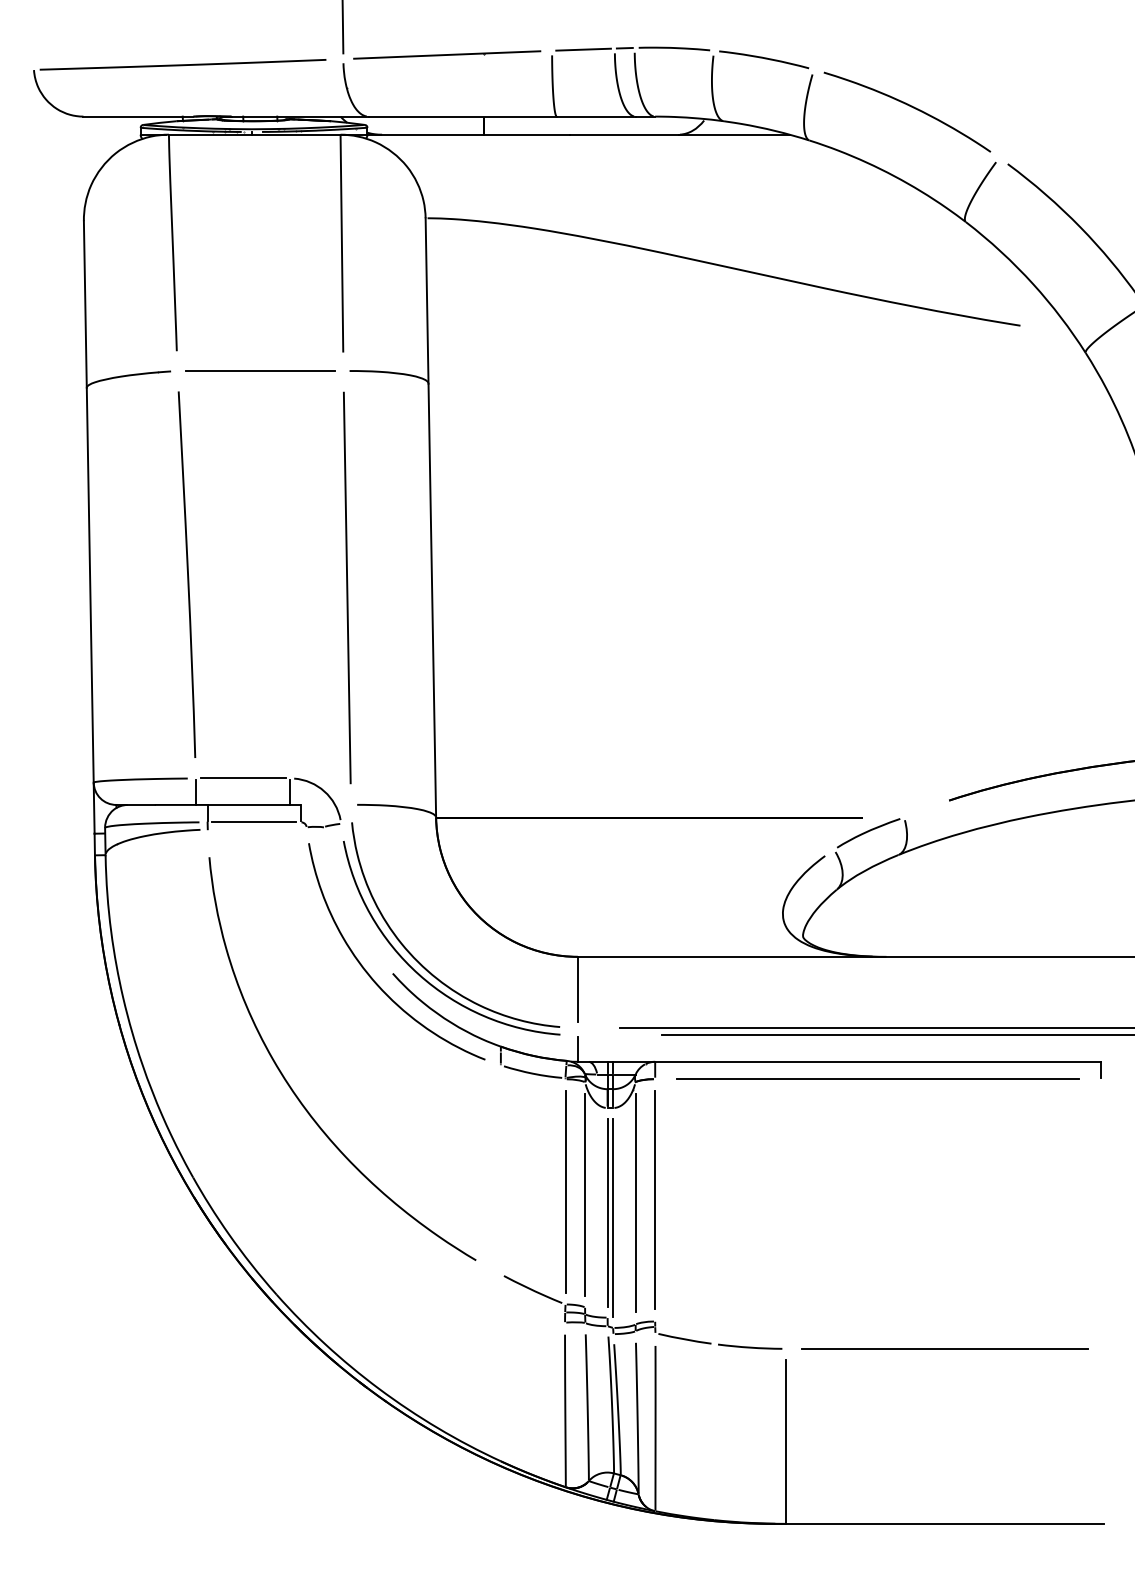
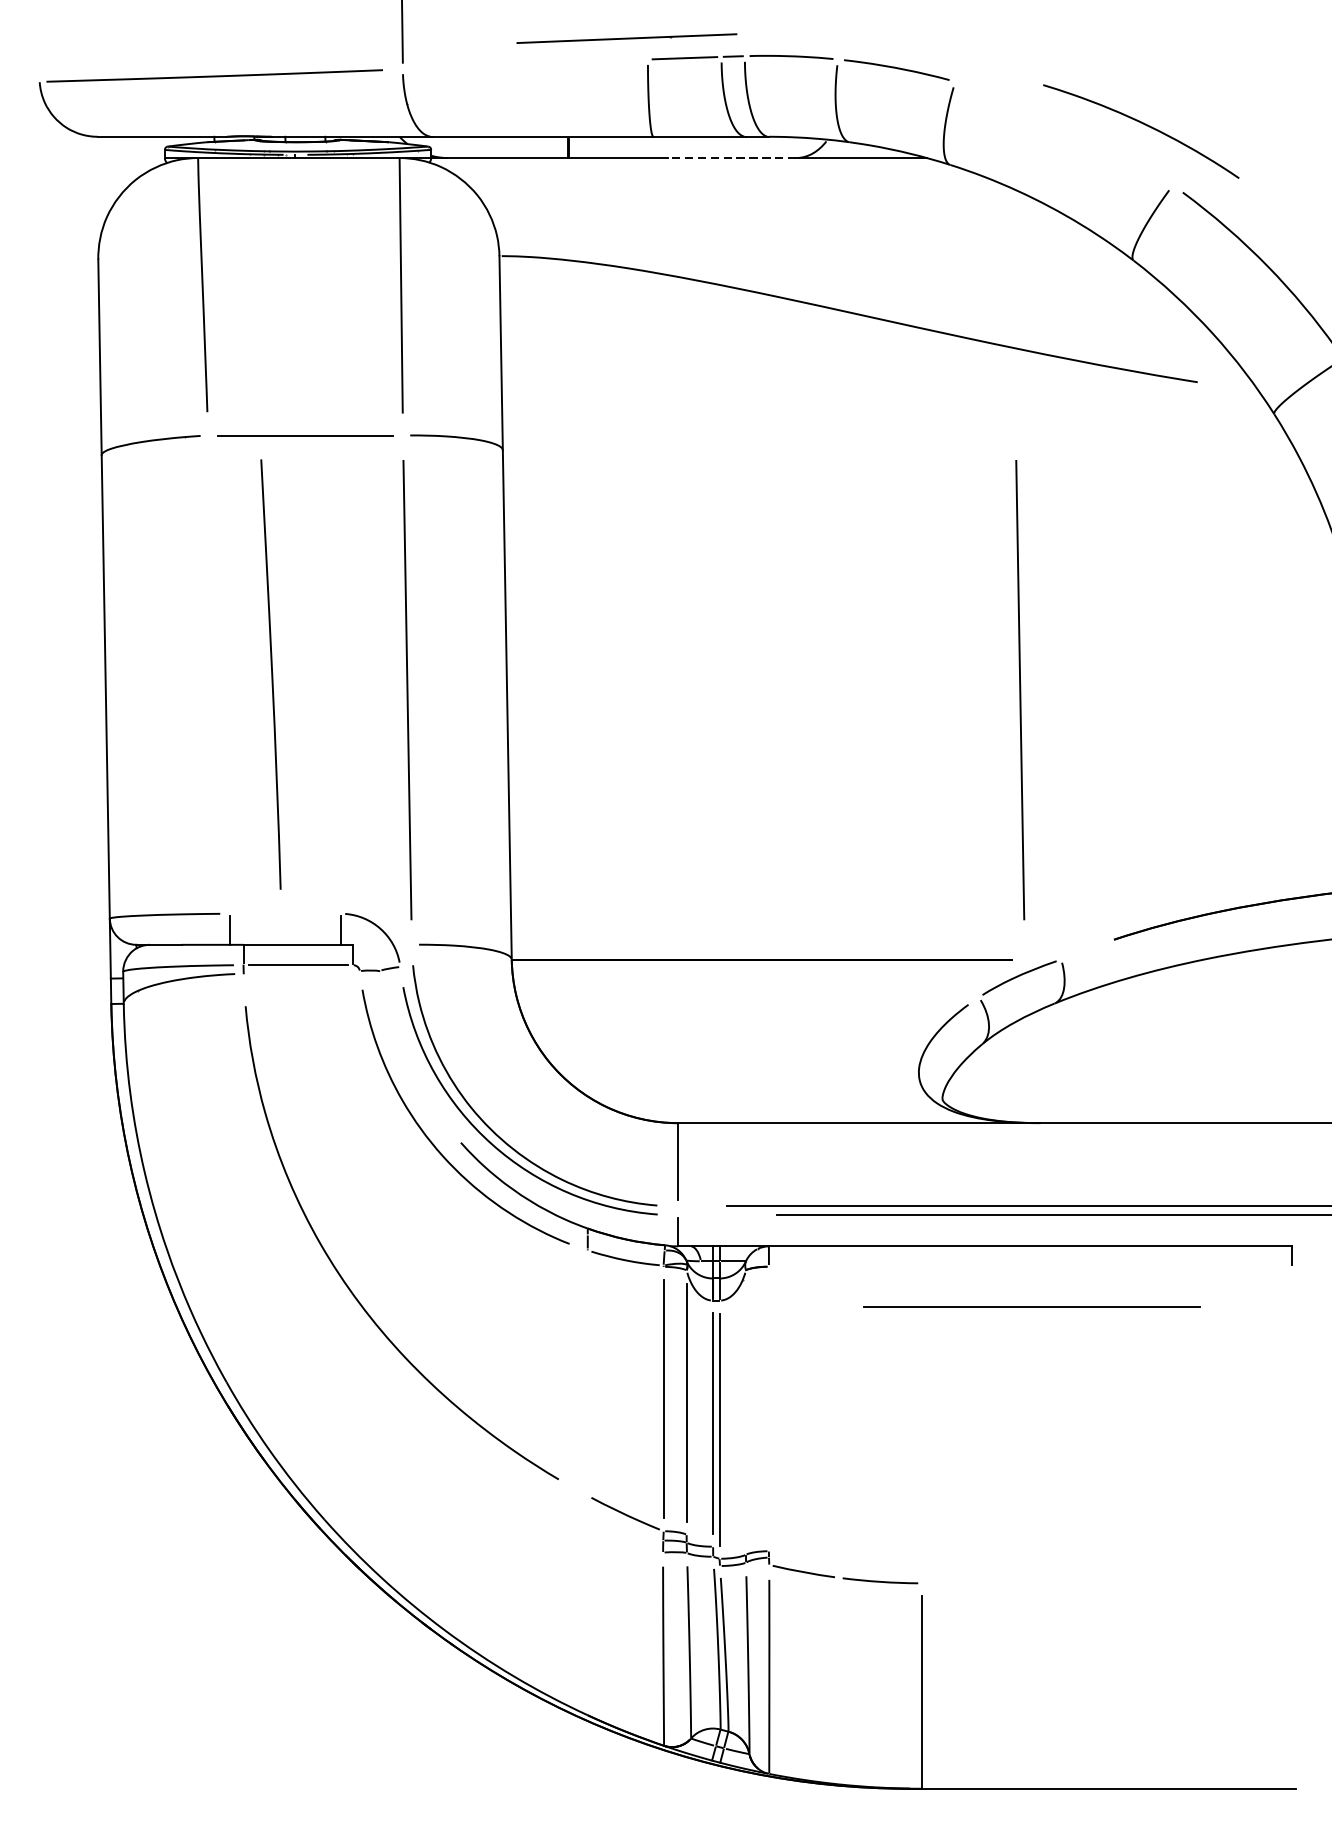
line: (447, 54) -> (627, 38), moved
curve: (909, 106) -> (1143, 124), moved
line: (623, 134) -> (731, 157), solid -> dashed
curve: (187, 574) -> (271, 674), moved
line: (869, 587) -> (1020, 689), added
line: (242, 778) -> (284, 913), removed
line: (877, 1079) -> (1029, 1267), removed
line: (655, 1200) -> (769, 1409), removed
line: (635, 1203) -> (745, 1412), removed
line: (944, 1348) -> (1031, 1307), moved

